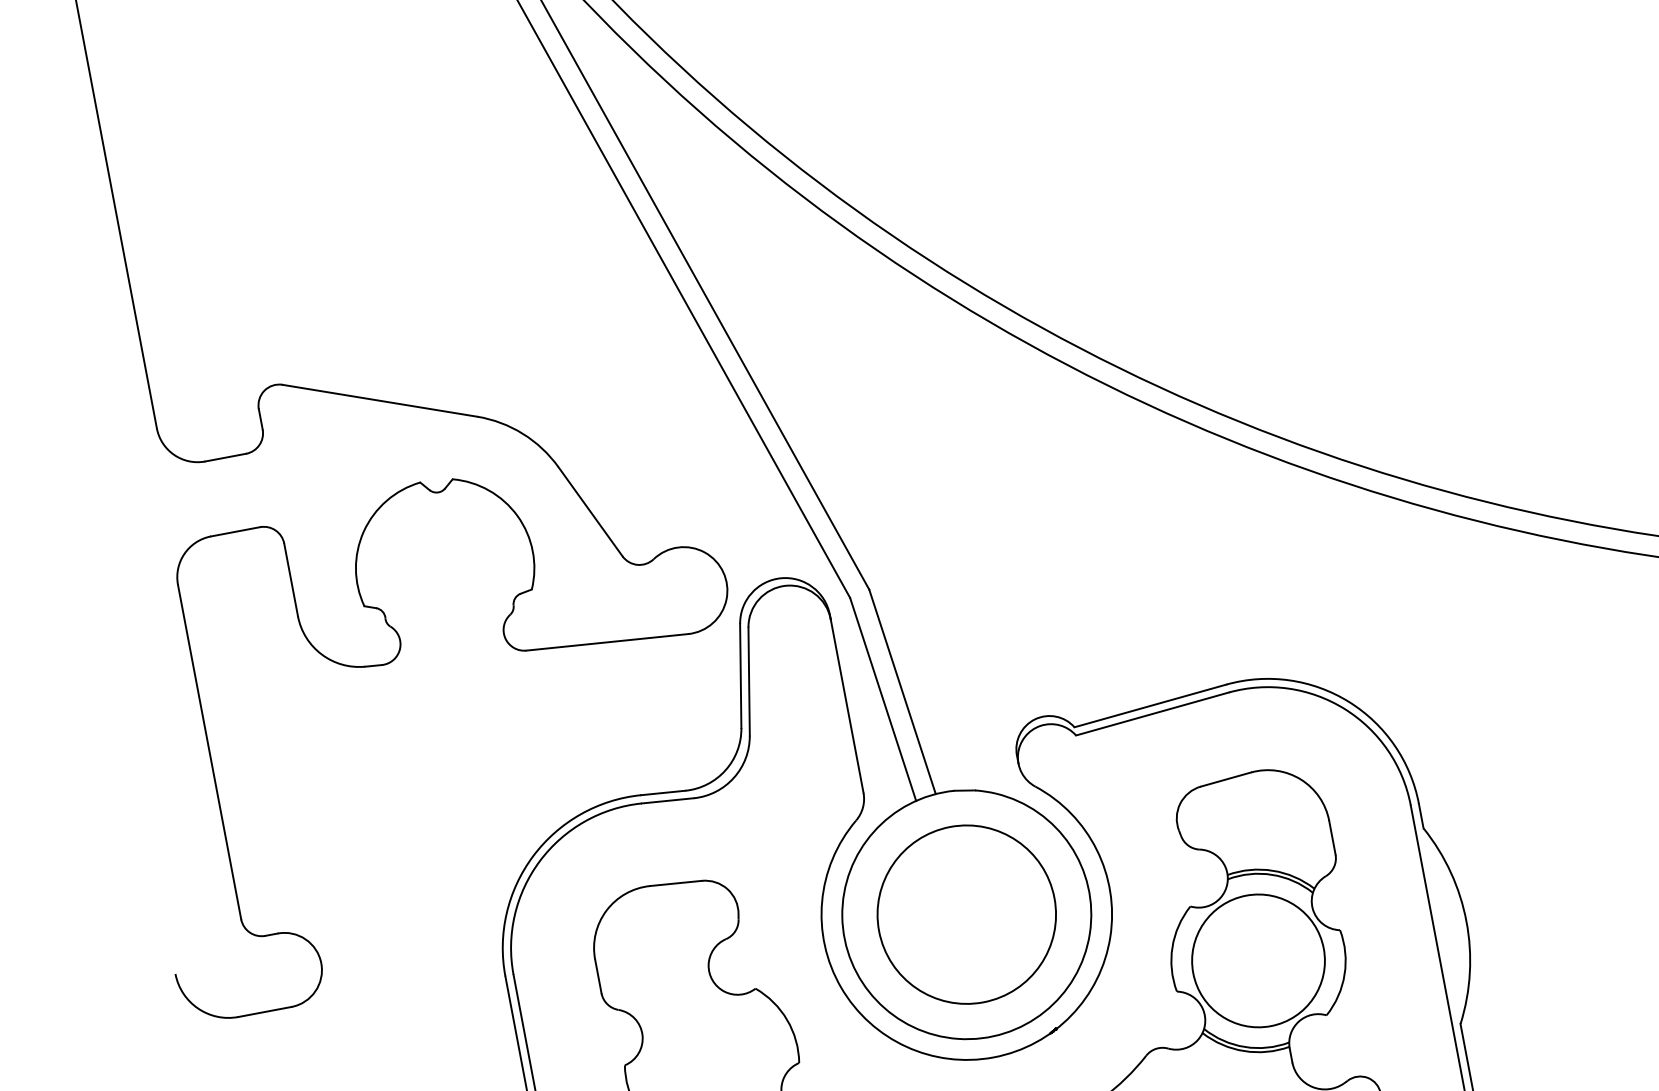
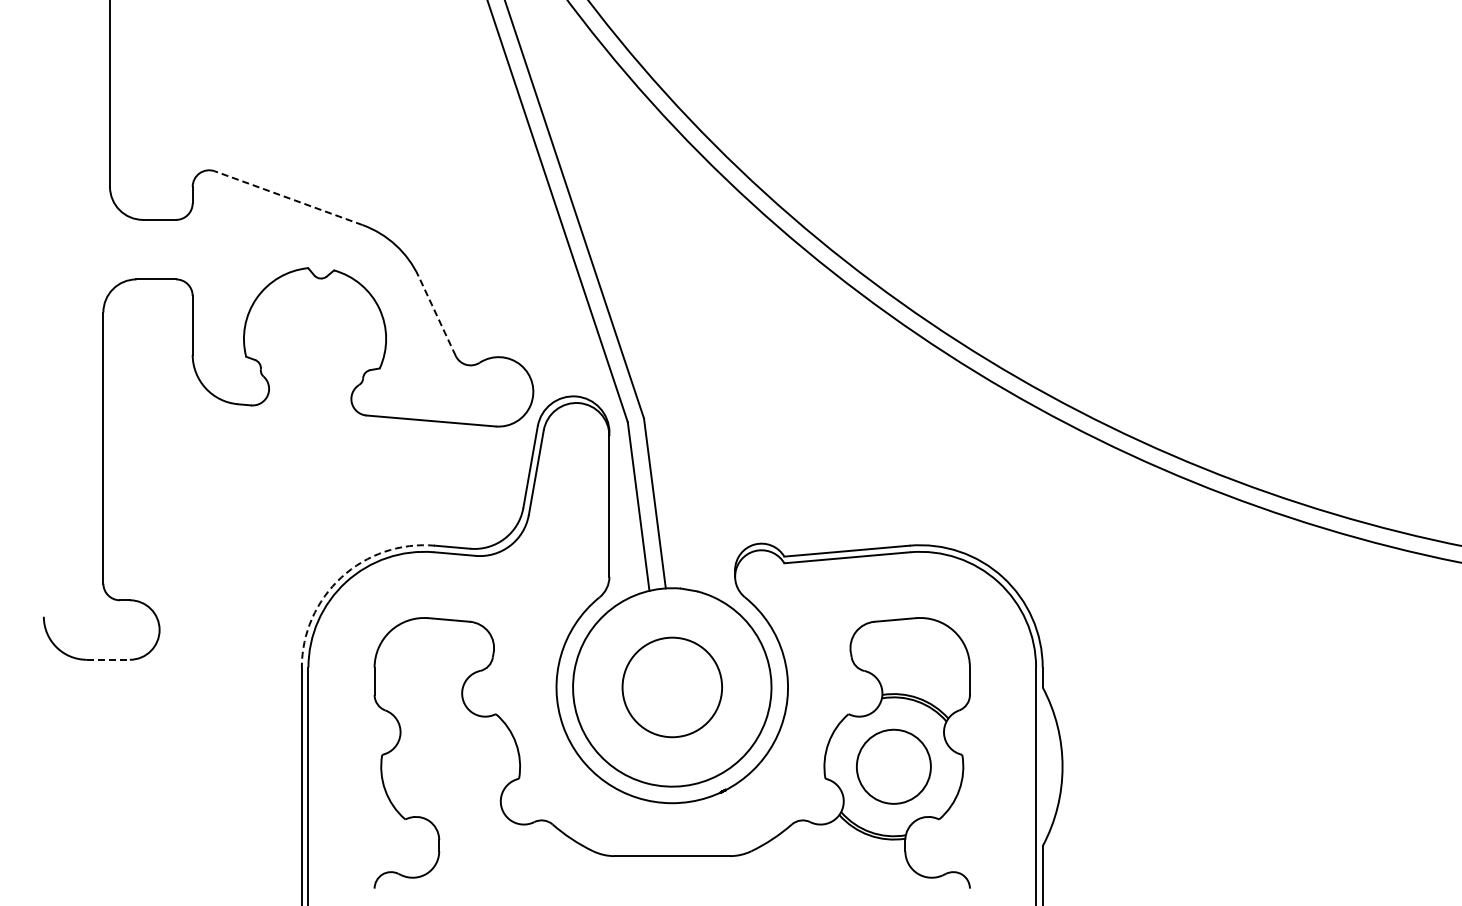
line: (379, 401) -> (288, 198), solid -> dashed
line: (590, 512) -> (437, 316), solid -> dashed
arc: (533, 856) -> (341, 577), solid -> dashed
circle: (967, 914) -> (672, 687), size x0.7
circle: (1257, 960) -> (893, 766), size x0.7
line: (265, 1011) -> (108, 659), solid -> dashed

